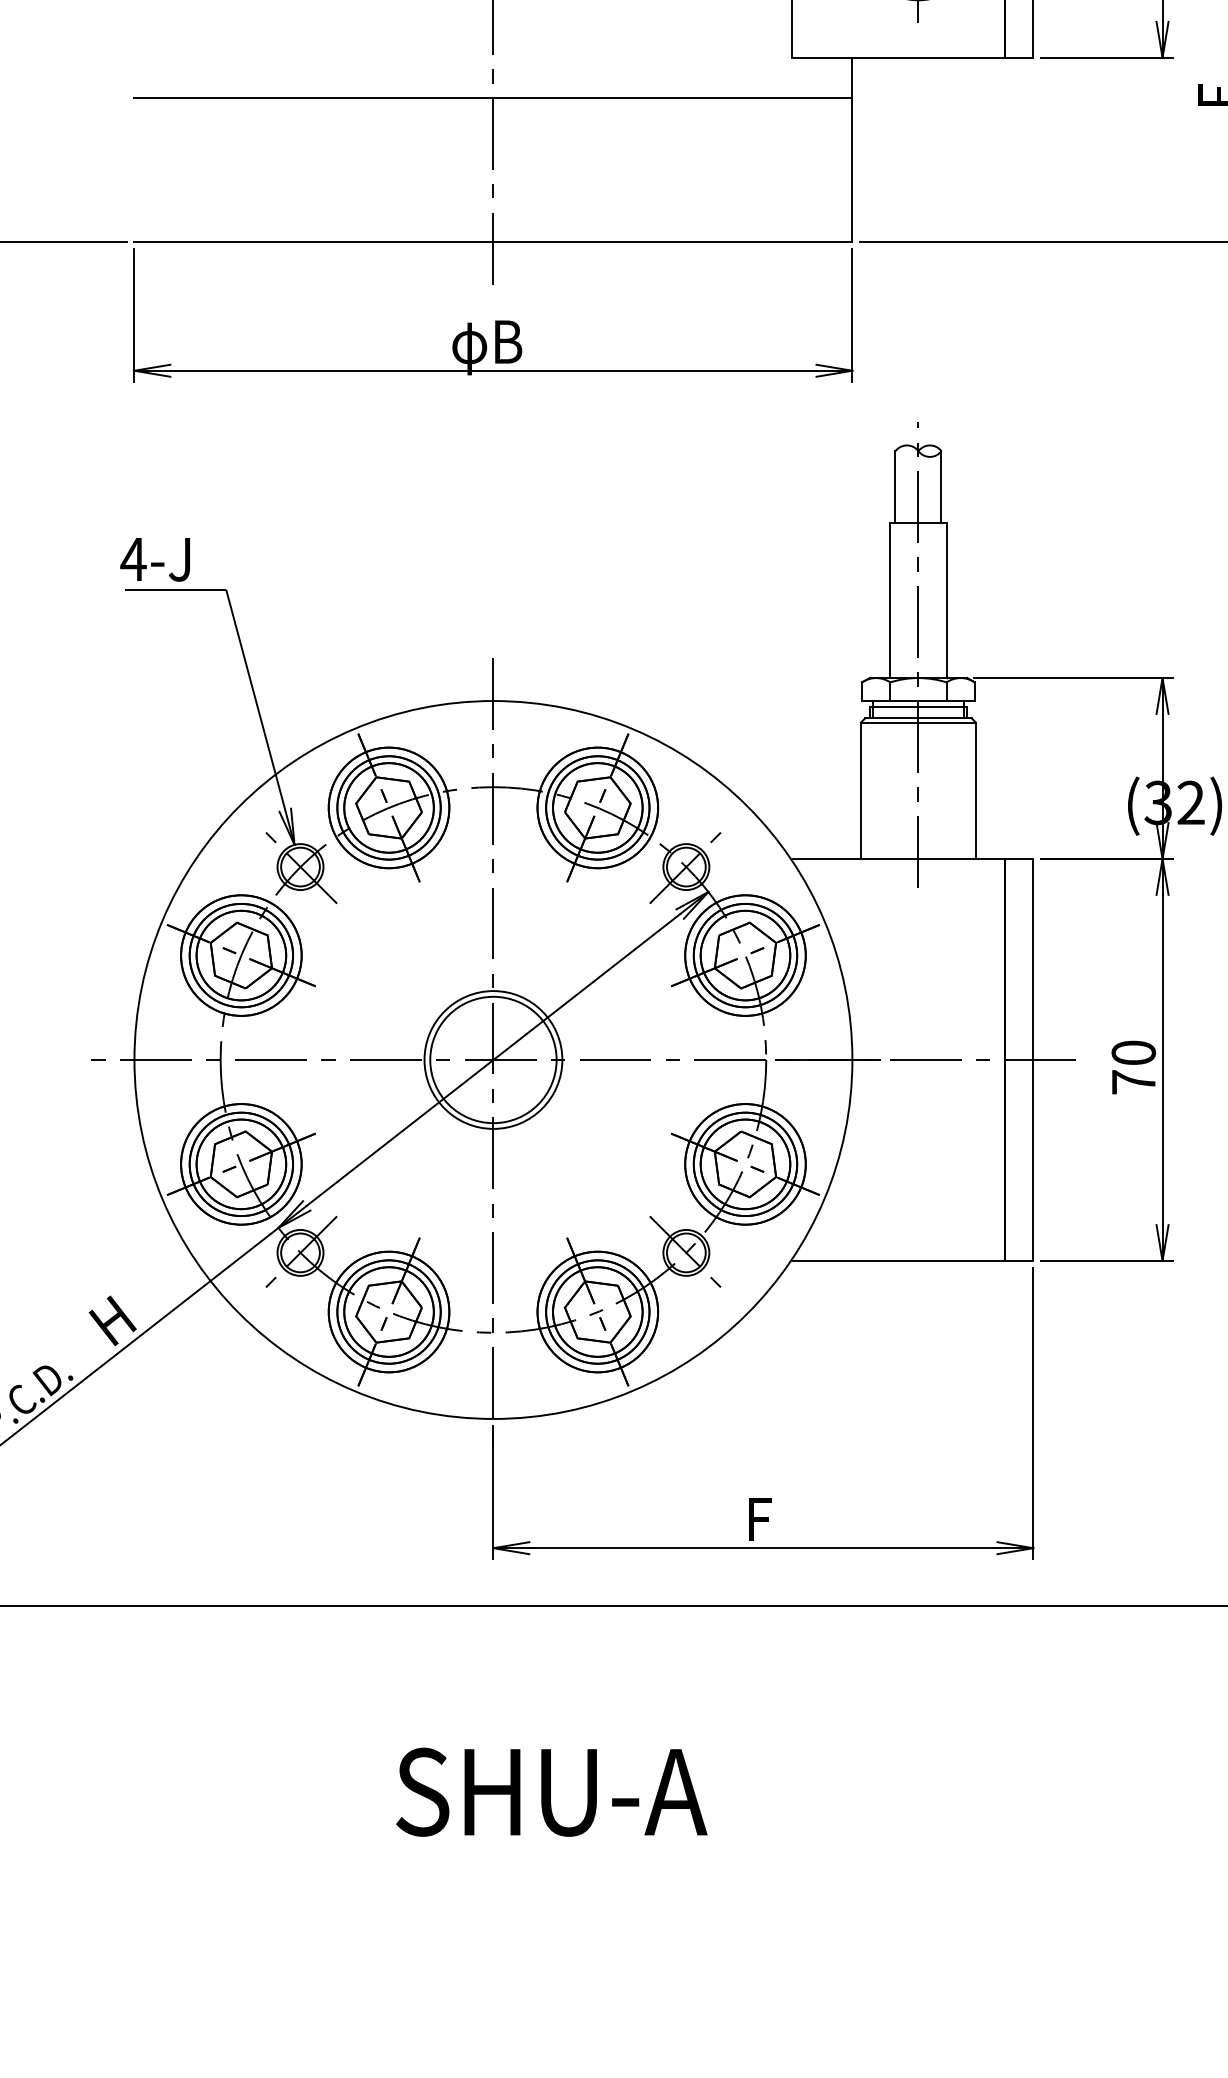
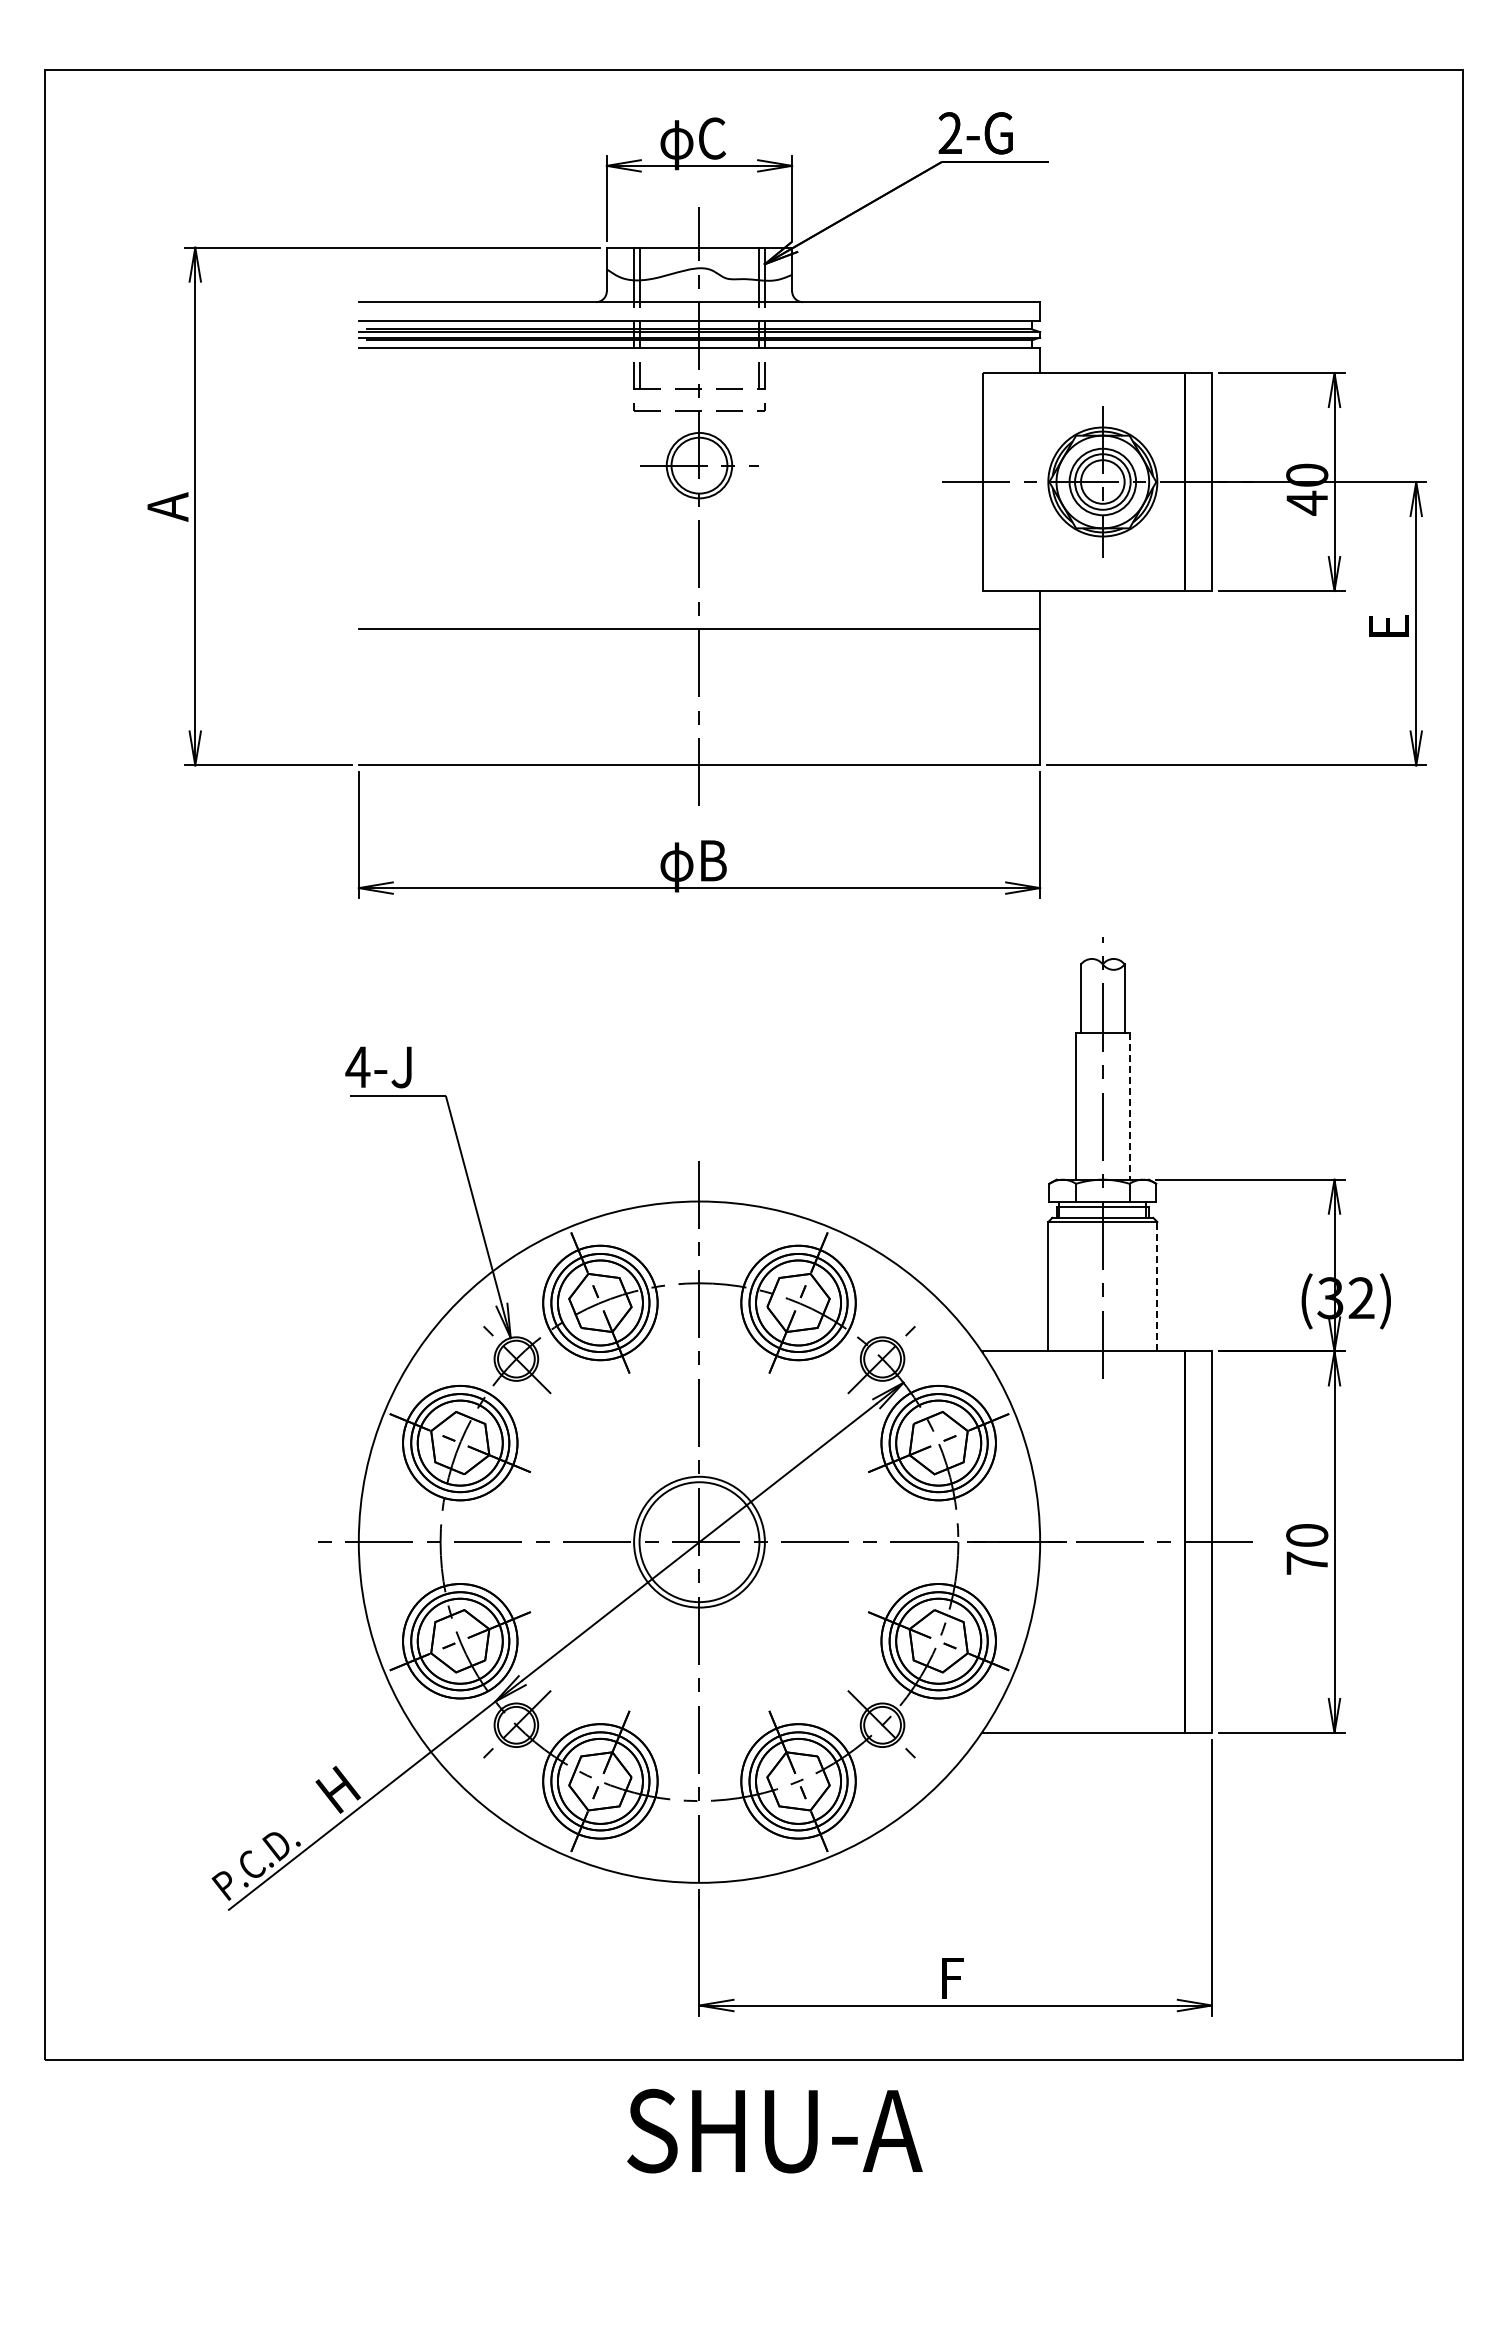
line: (947, 600) -> (1130, 1106), solid -> dashed
line: (976, 790) -> (1157, 1286), solid -> dashed
text: (551, 1791) -> (774, 2130), moved

